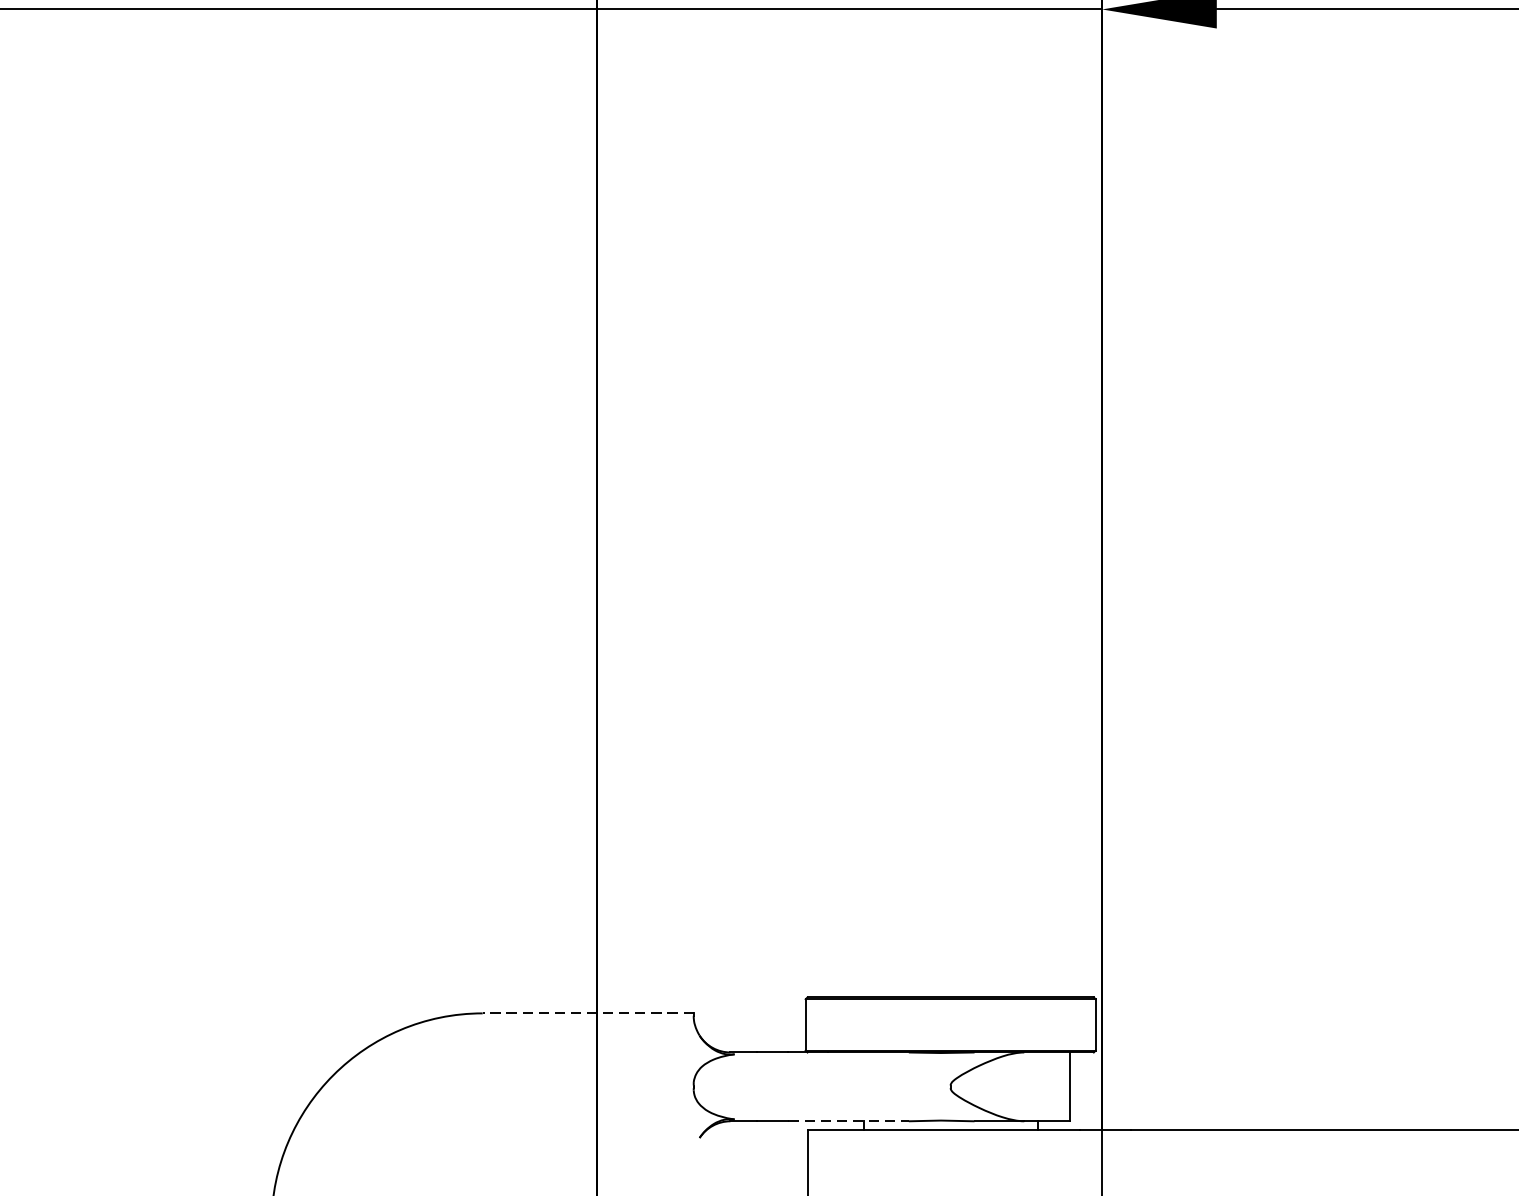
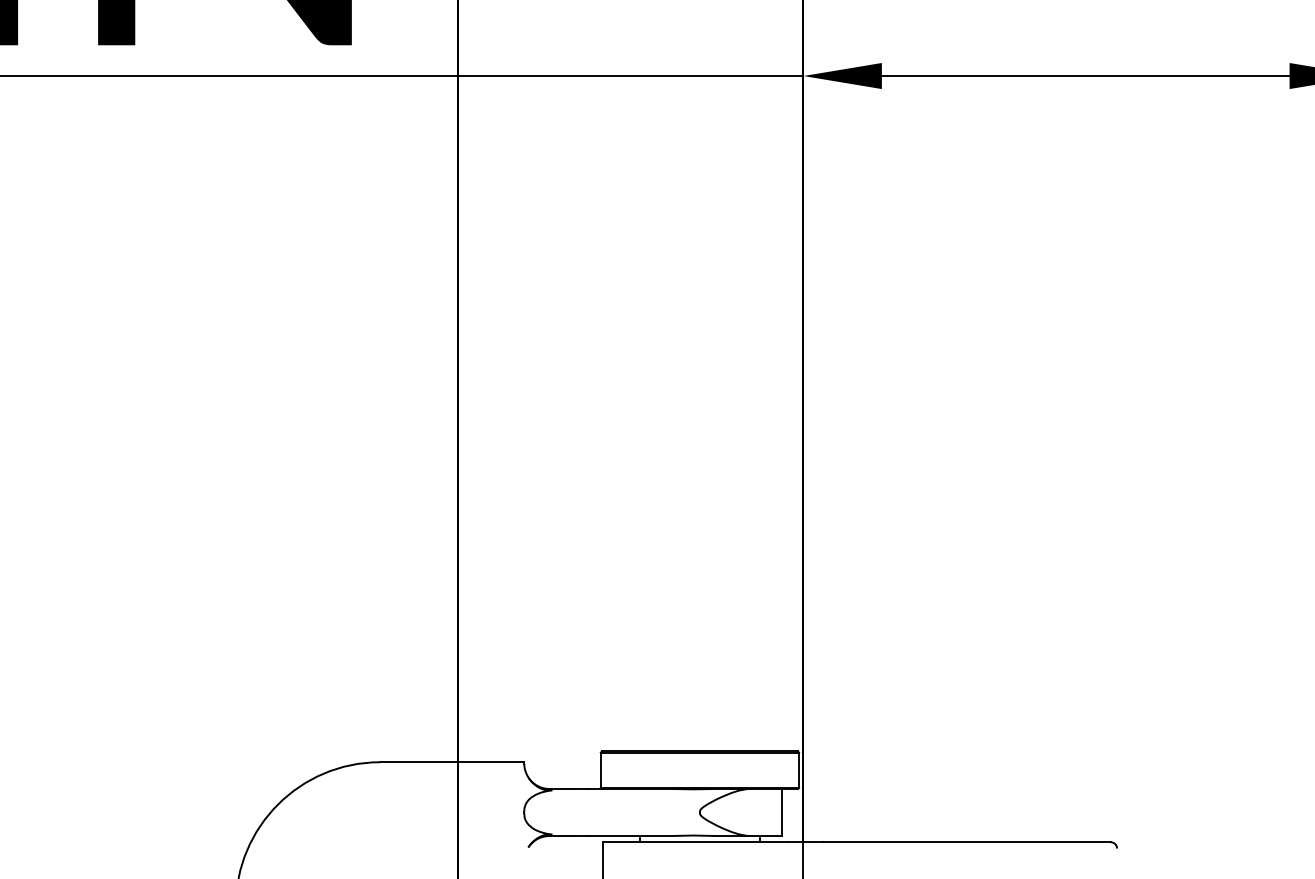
line: (587, 1013) -> (451, 762), dashed -> solid
line: (849, 1122) -> (630, 836), dashed -> solid

